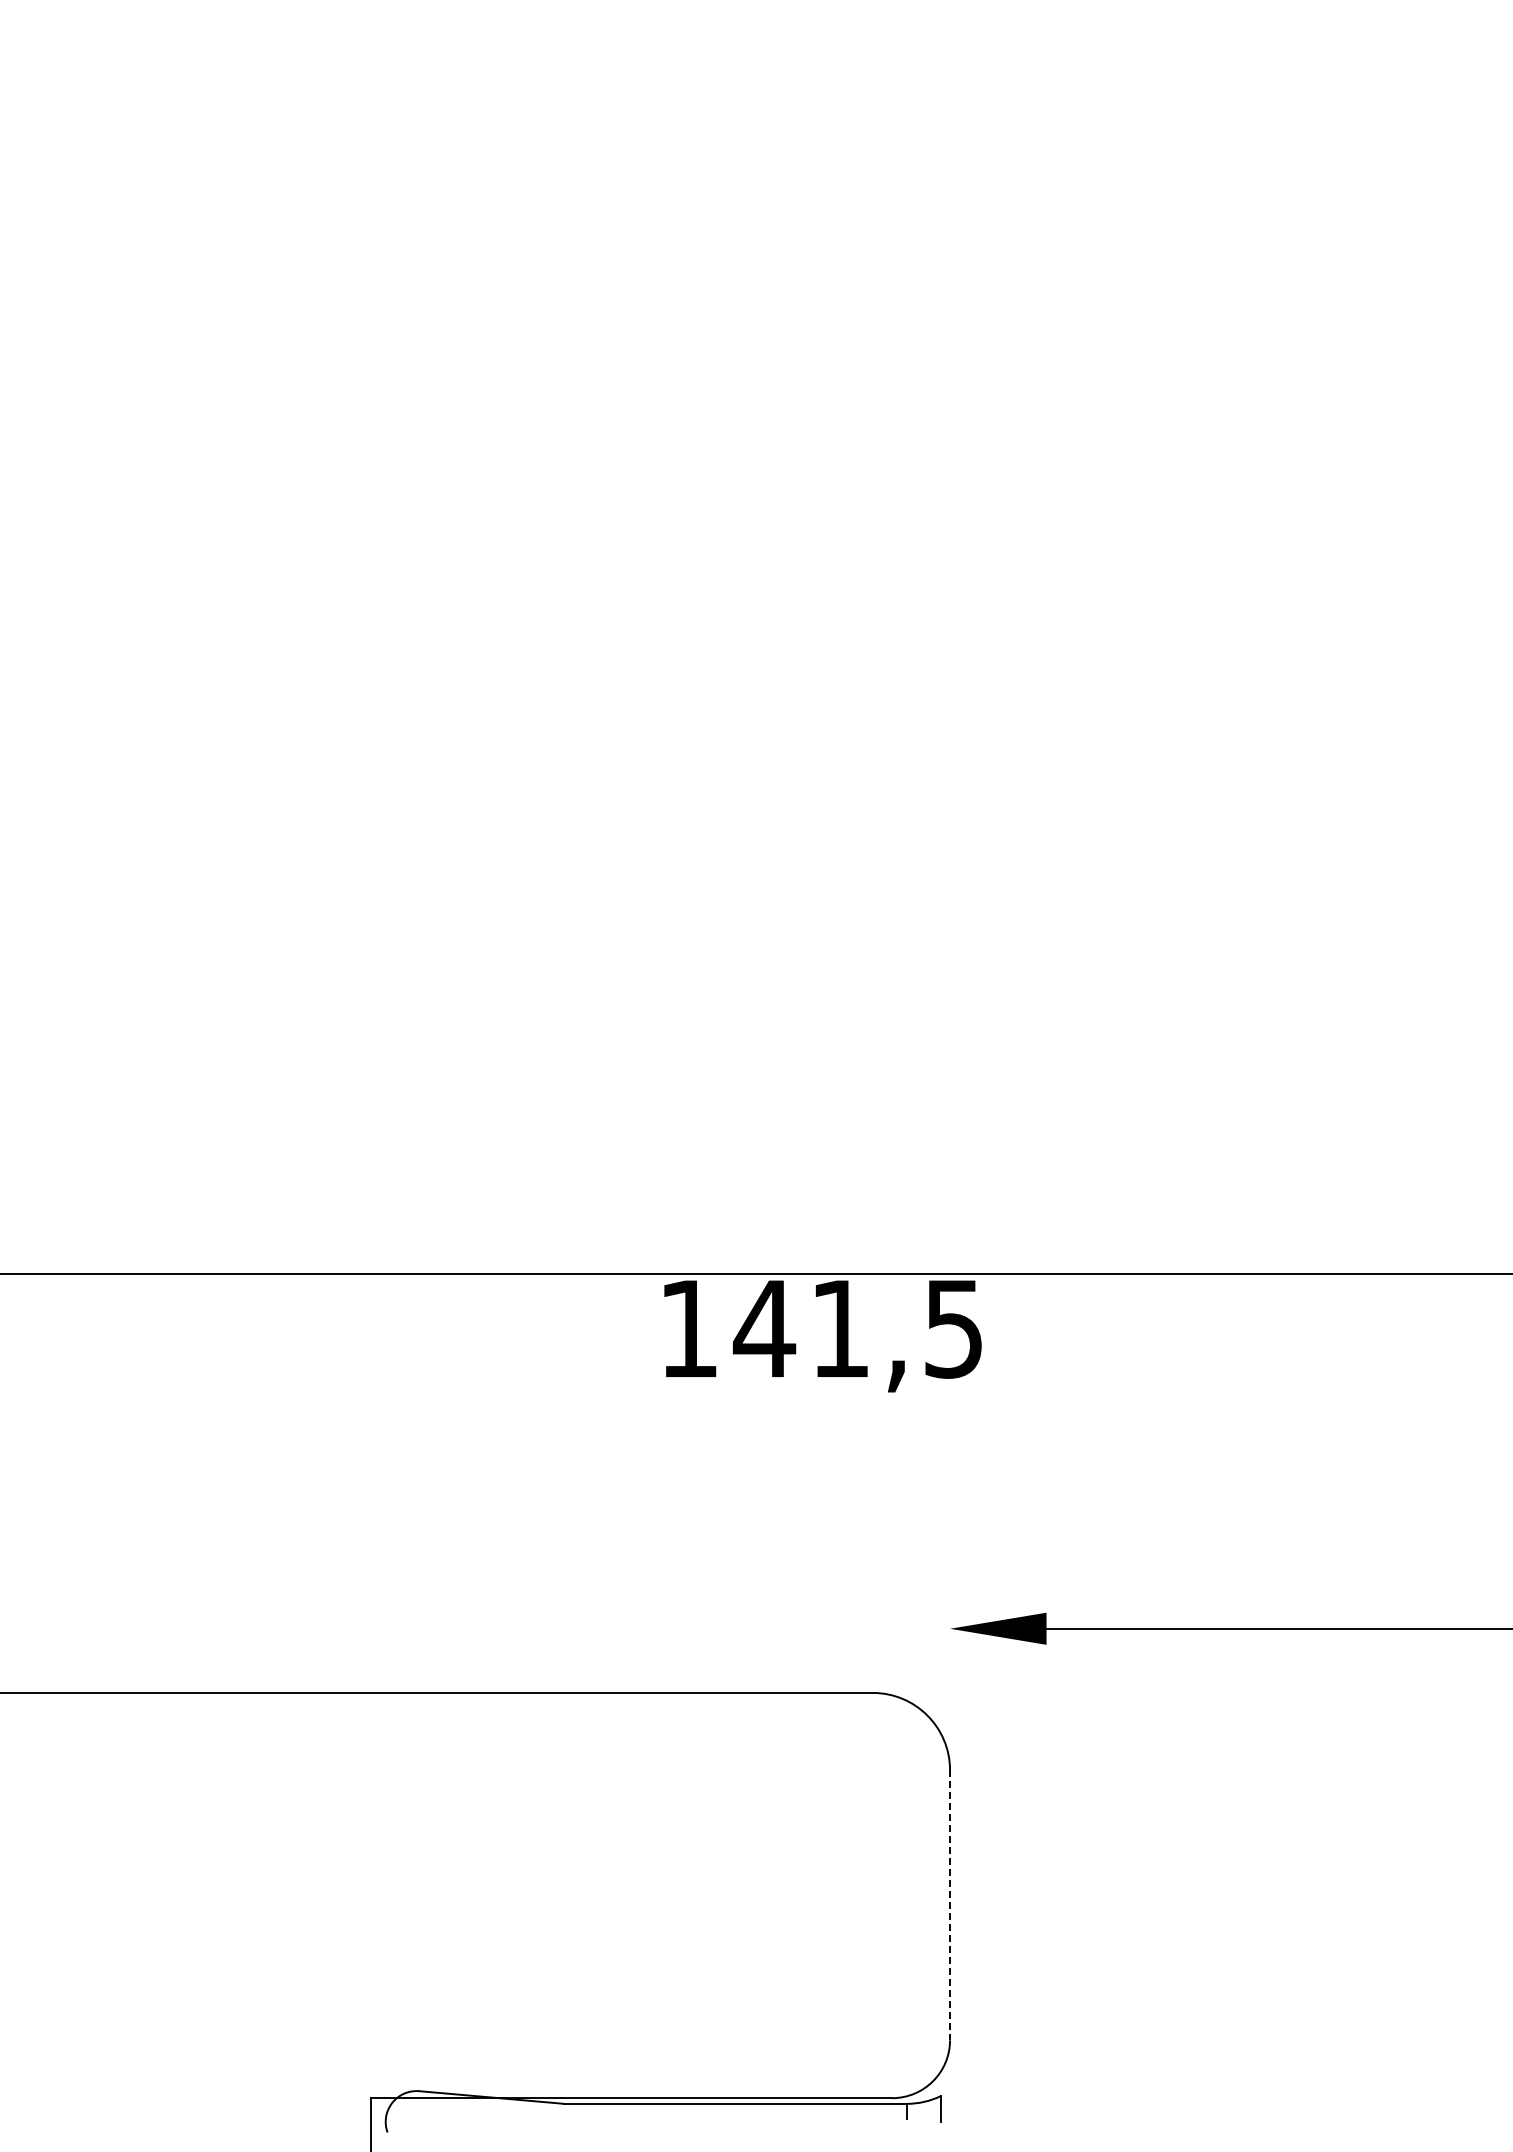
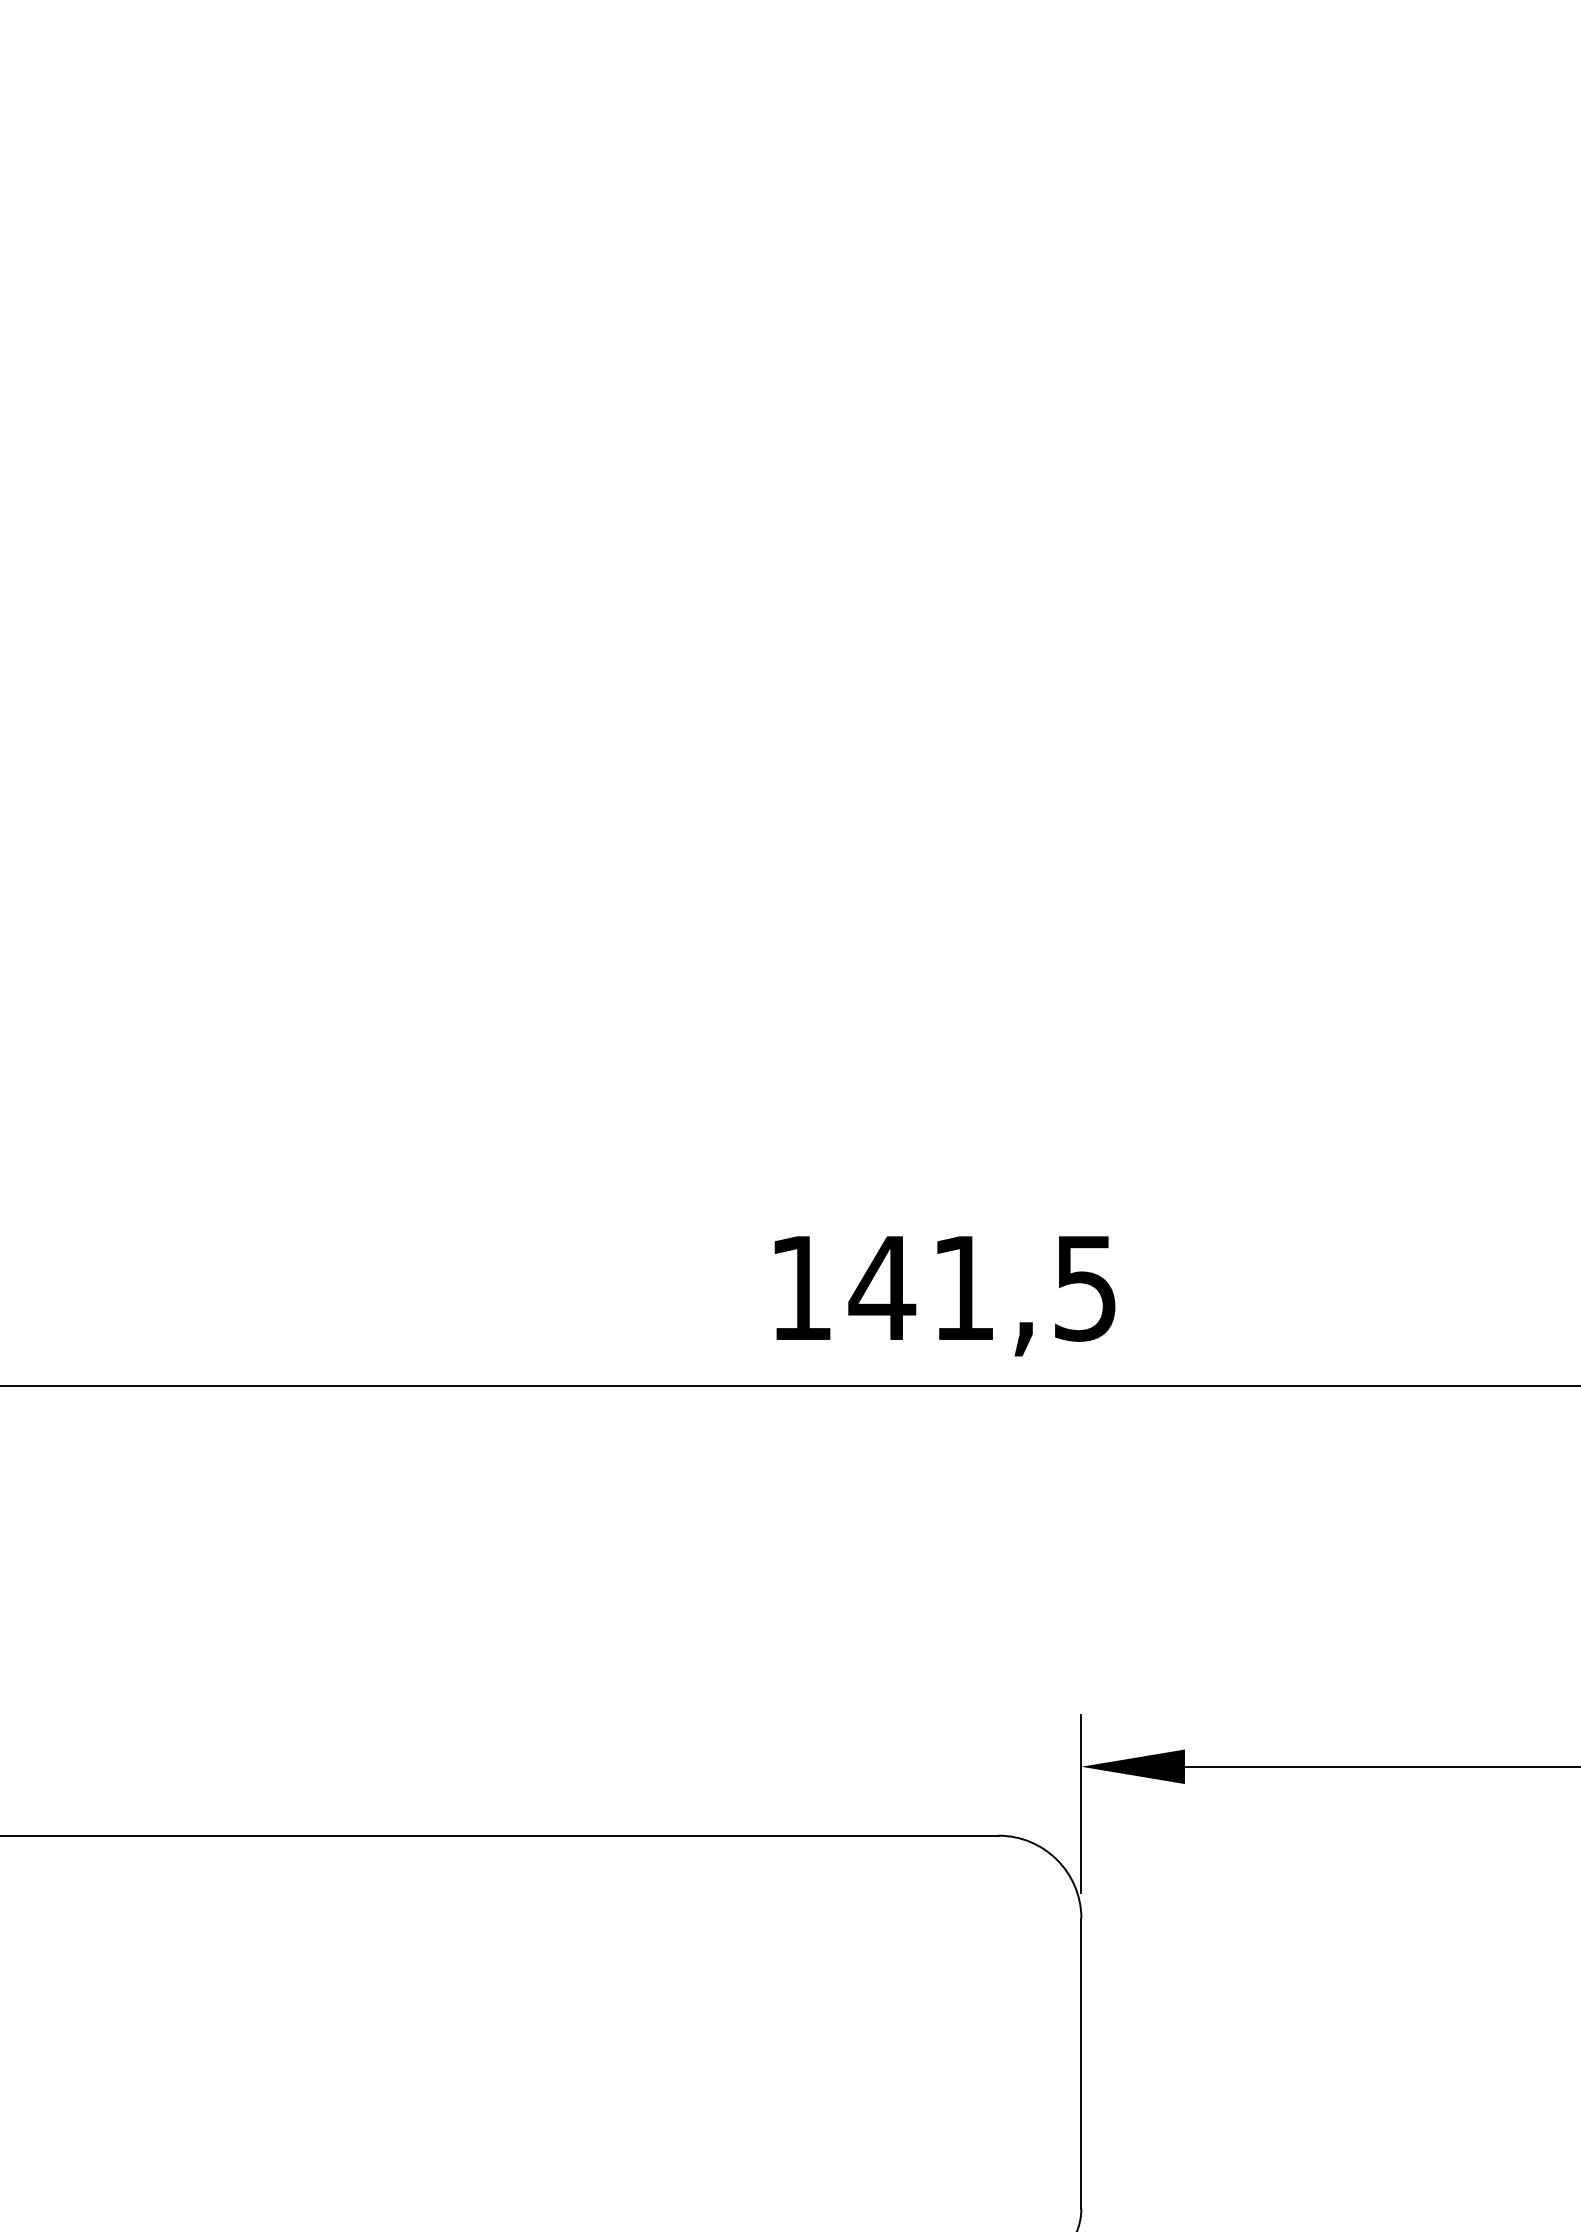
text: (822, 1336) -> (944, 1296), moved
line: (950, 1663) -> (1081, 1804), added
line: (950, 1905) -> (1081, 2063), dashed -> solid

